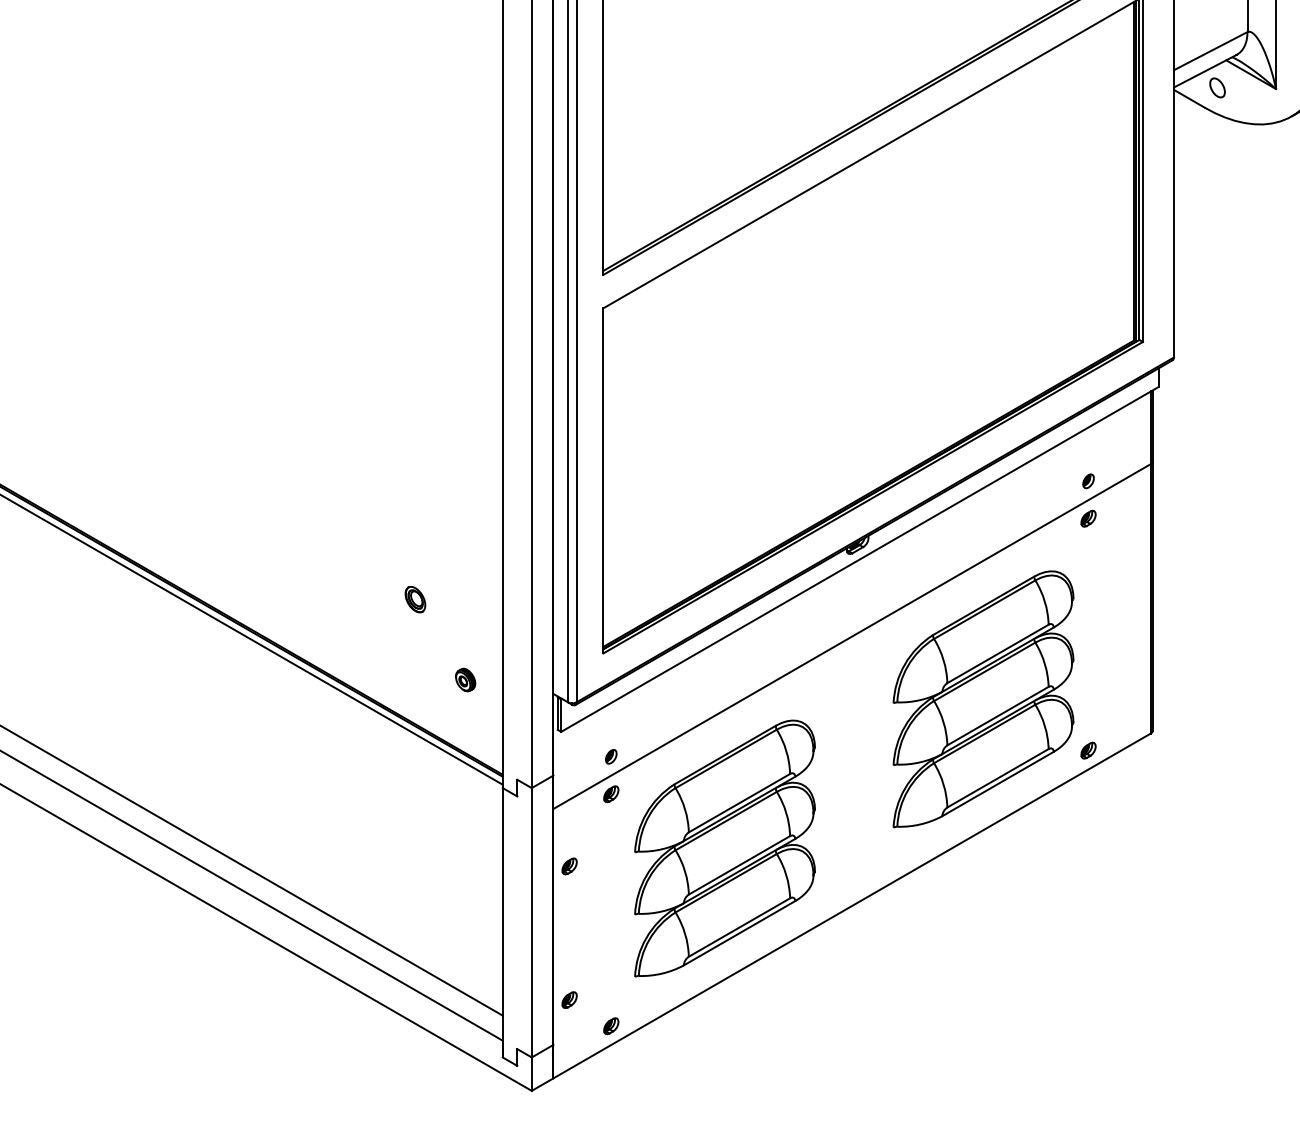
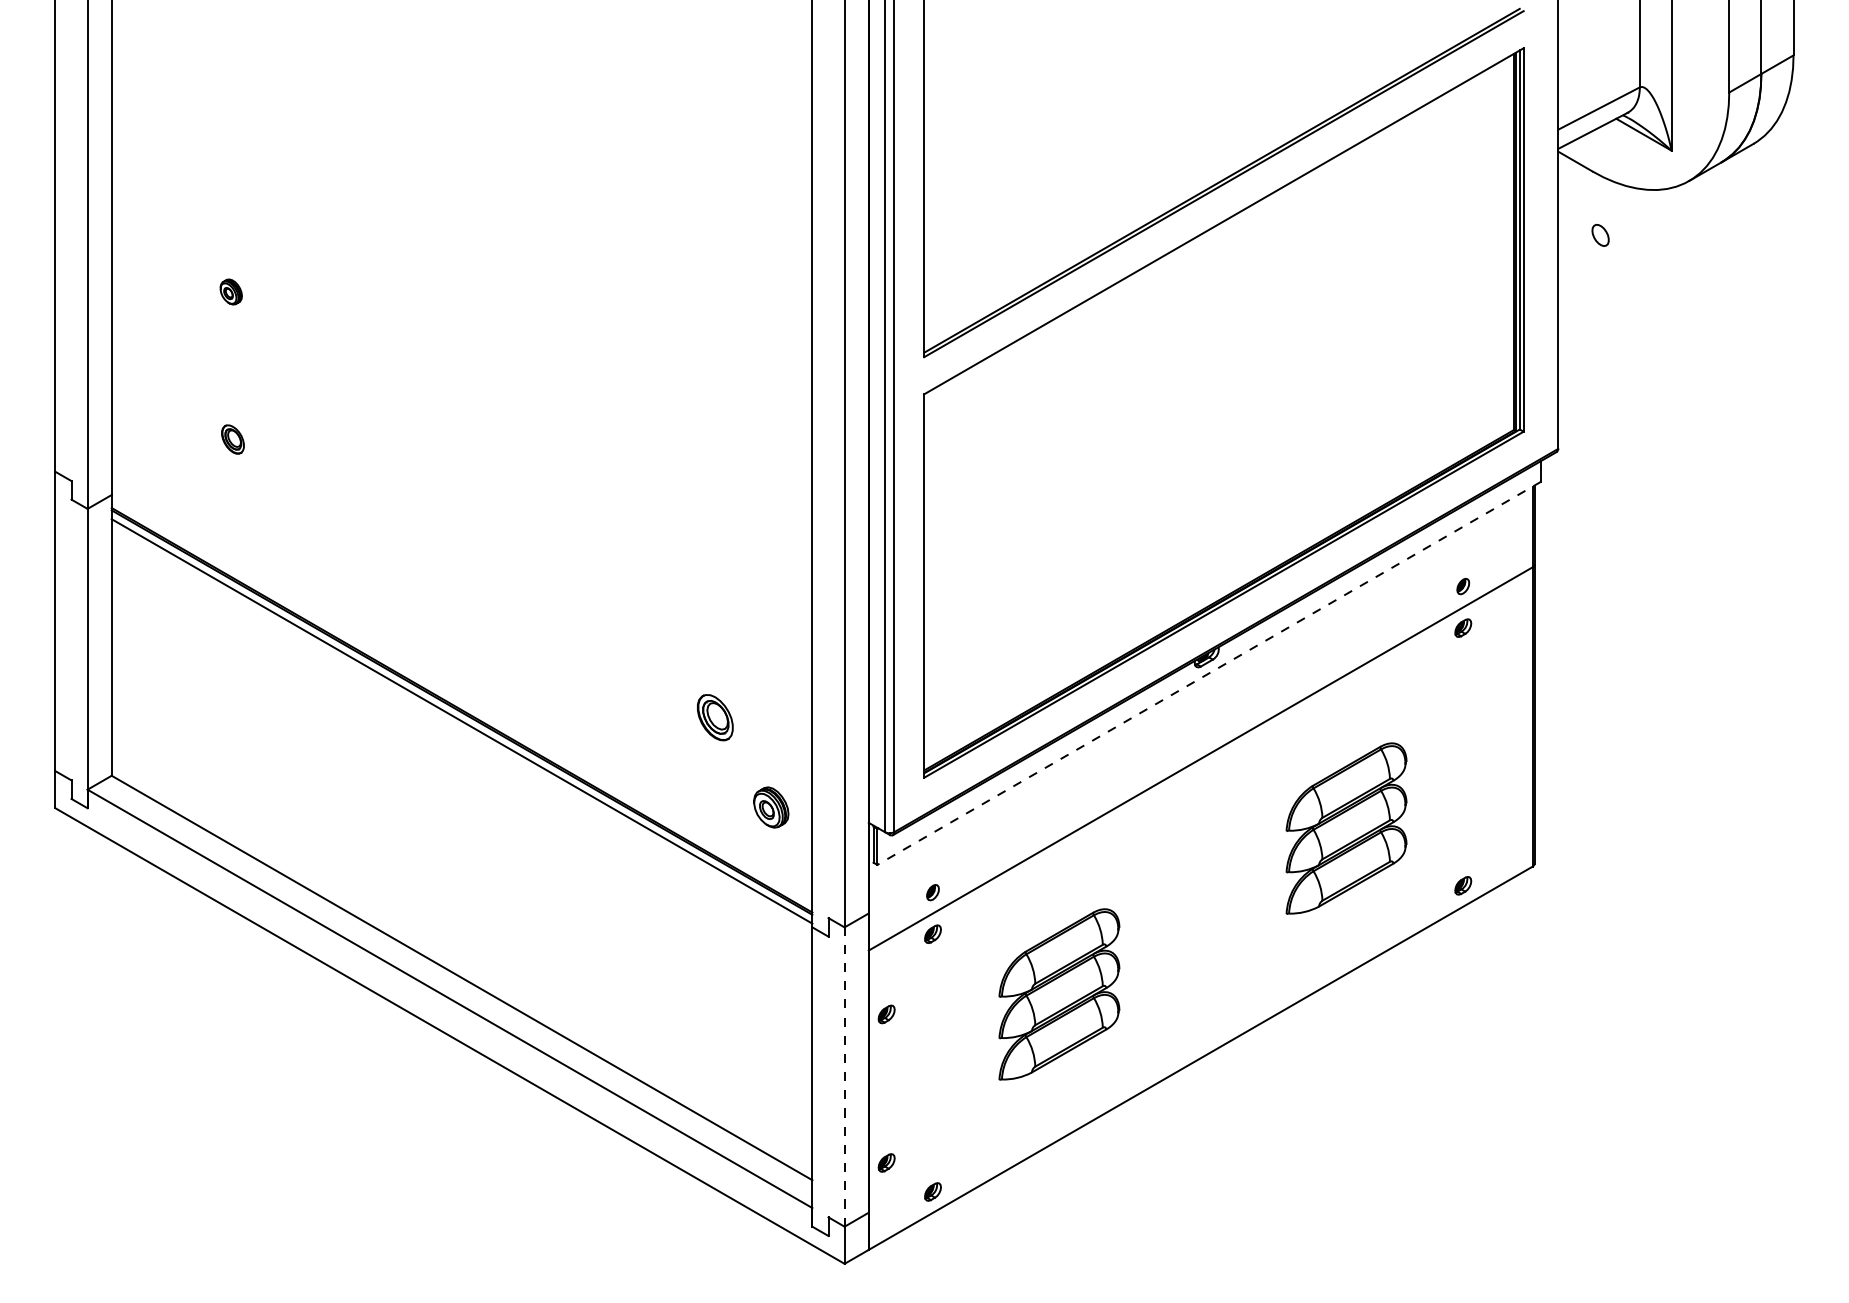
part: (1217, 87) -> (1600, 235), moved
line: (859, 559) -> (1208, 673), solid -> dashed
part: (415, 600) -> (715, 718), size x1.6
part: (465, 679) -> (770, 806), size x1.6
part: (983, 699) -> (1346, 828), size x0.6
part: (725, 848) -> (1059, 994), size x0.6
line: (531, 923) -> (844, 1077), solid -> dashed

